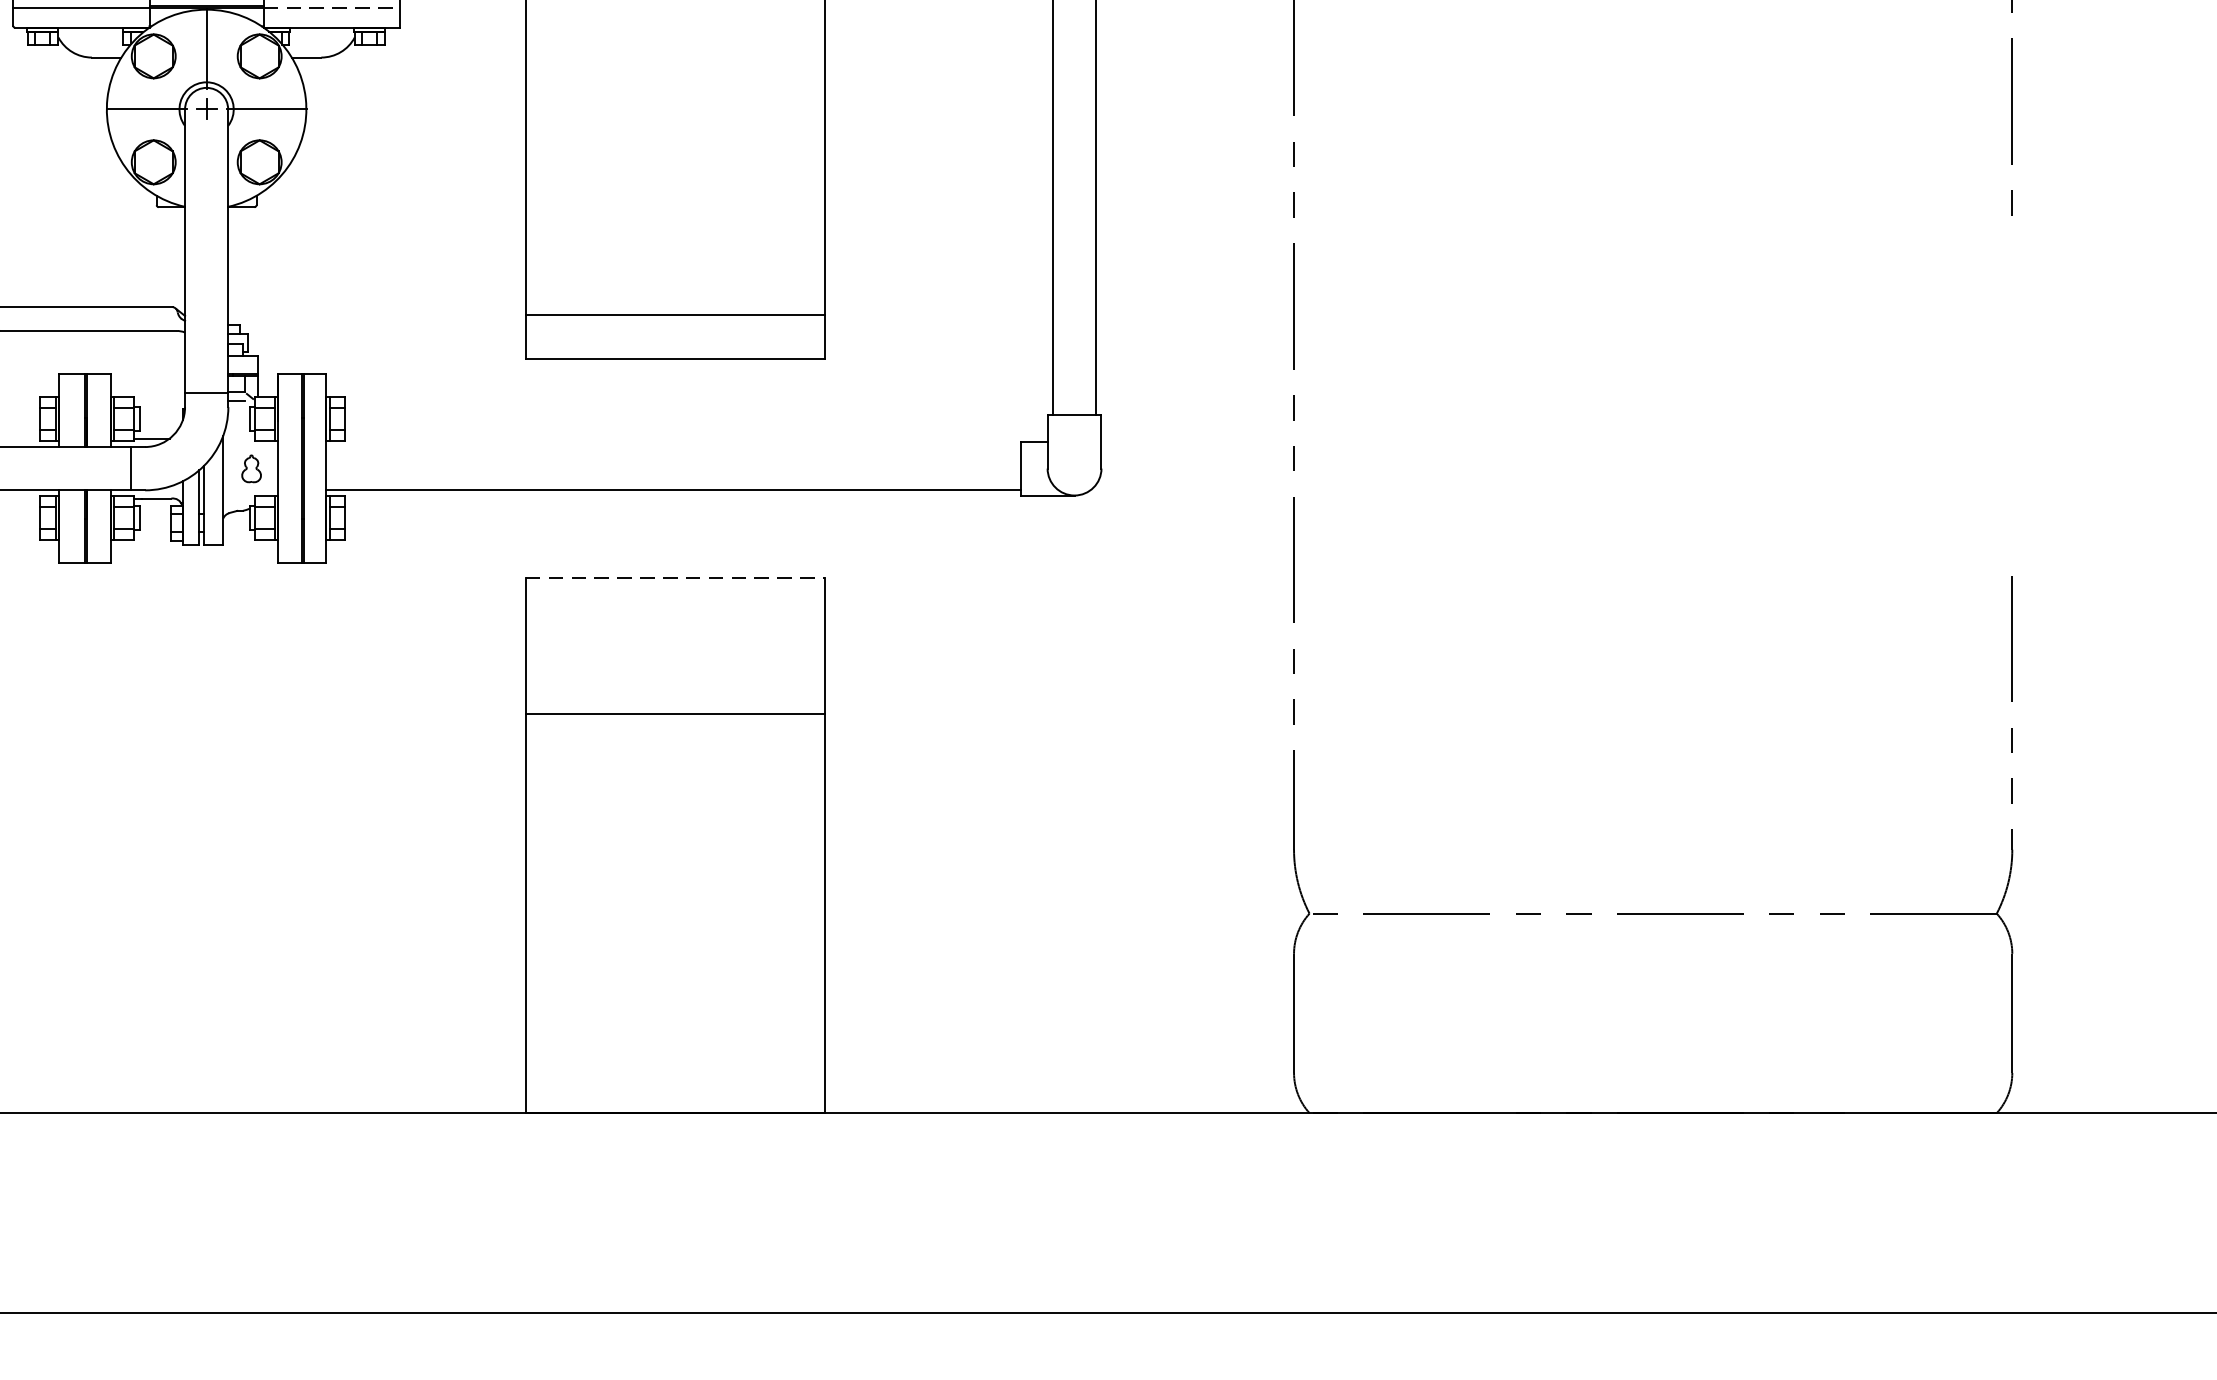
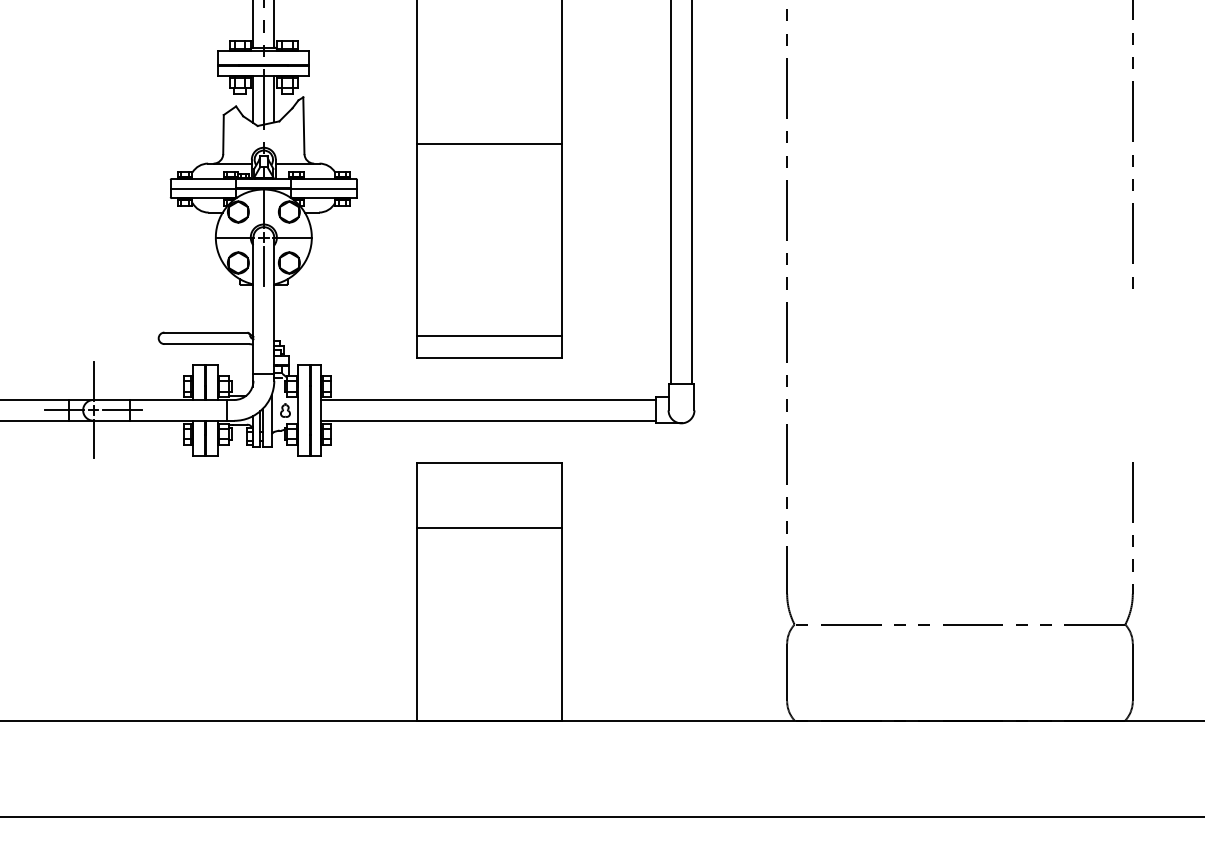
line: (332, 7) -> (324, 188), dashed -> solid
line: (205, 169) -> (263, 266), added
line: (673, 448) -> (488, 400), added
line: (675, 578) -> (489, 463), dashed -> solid

